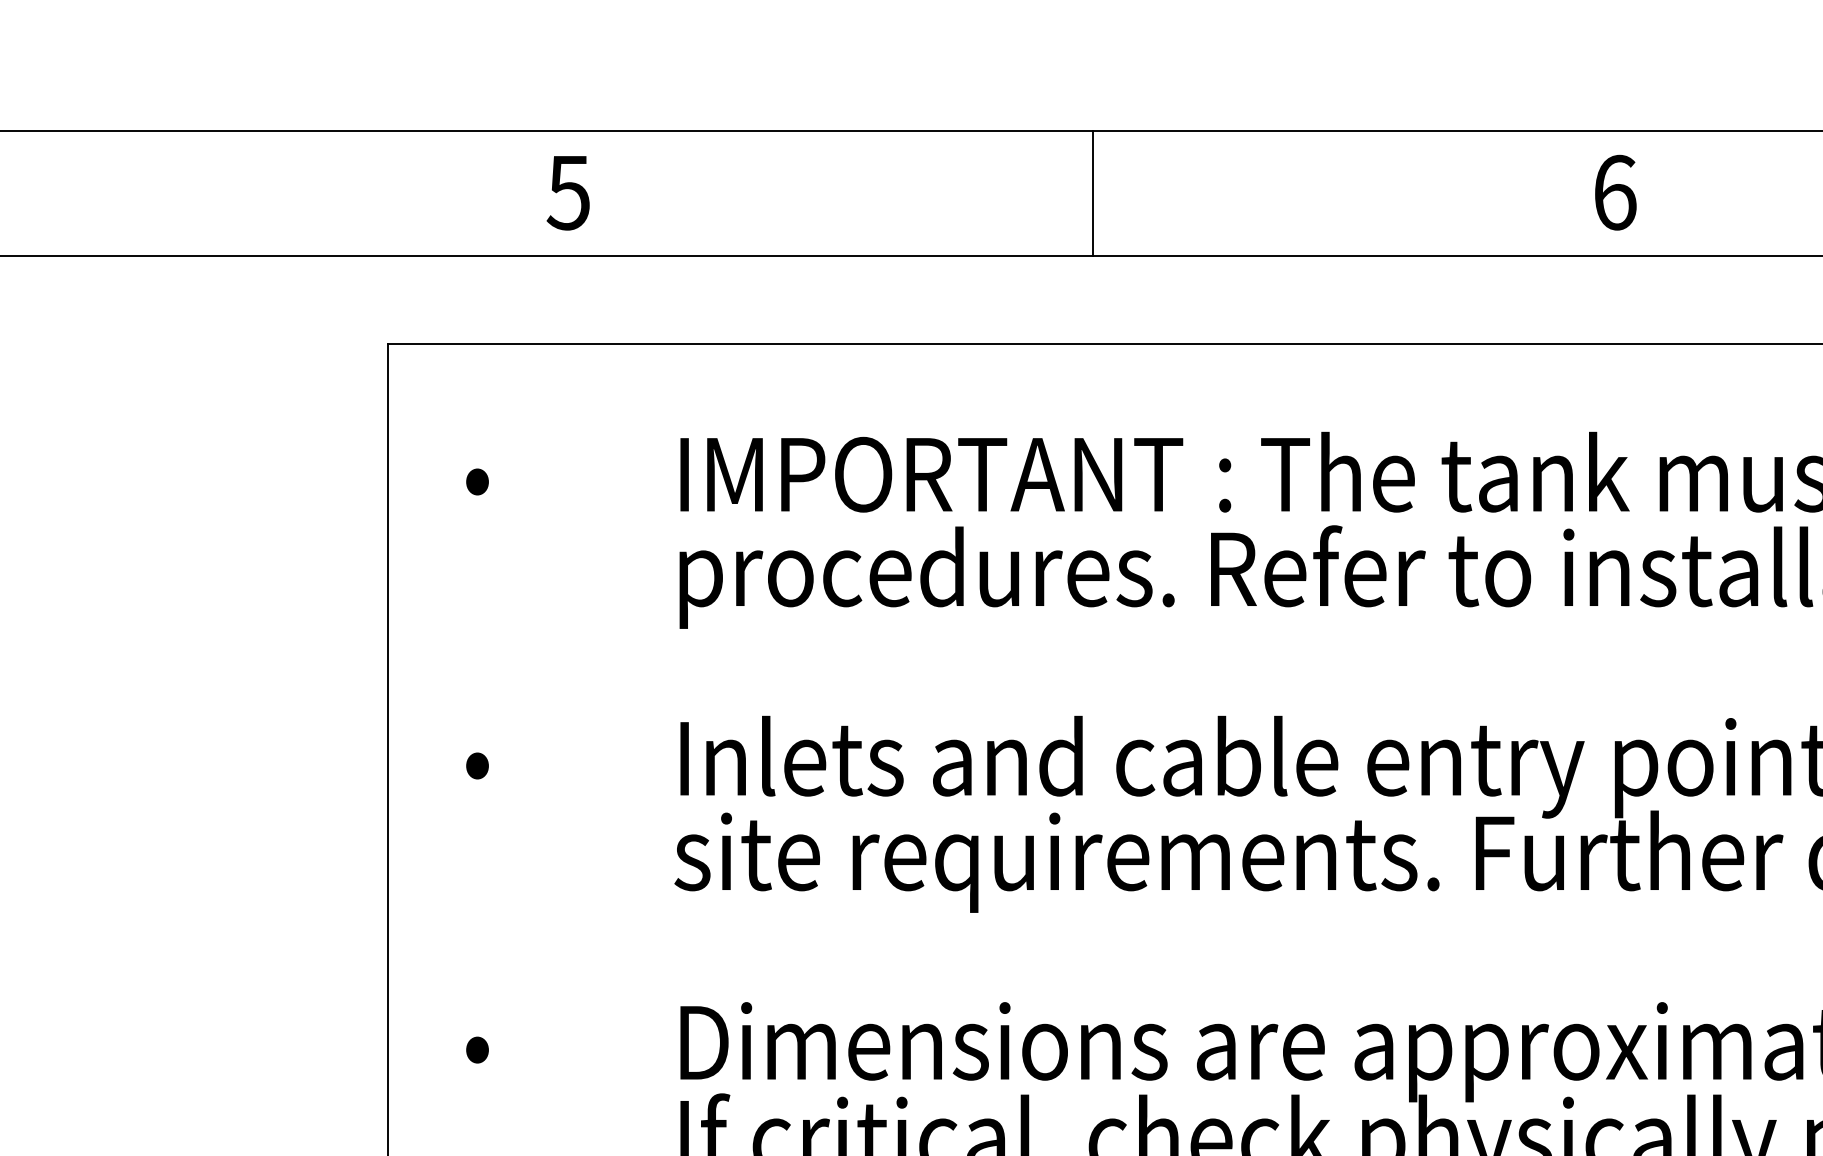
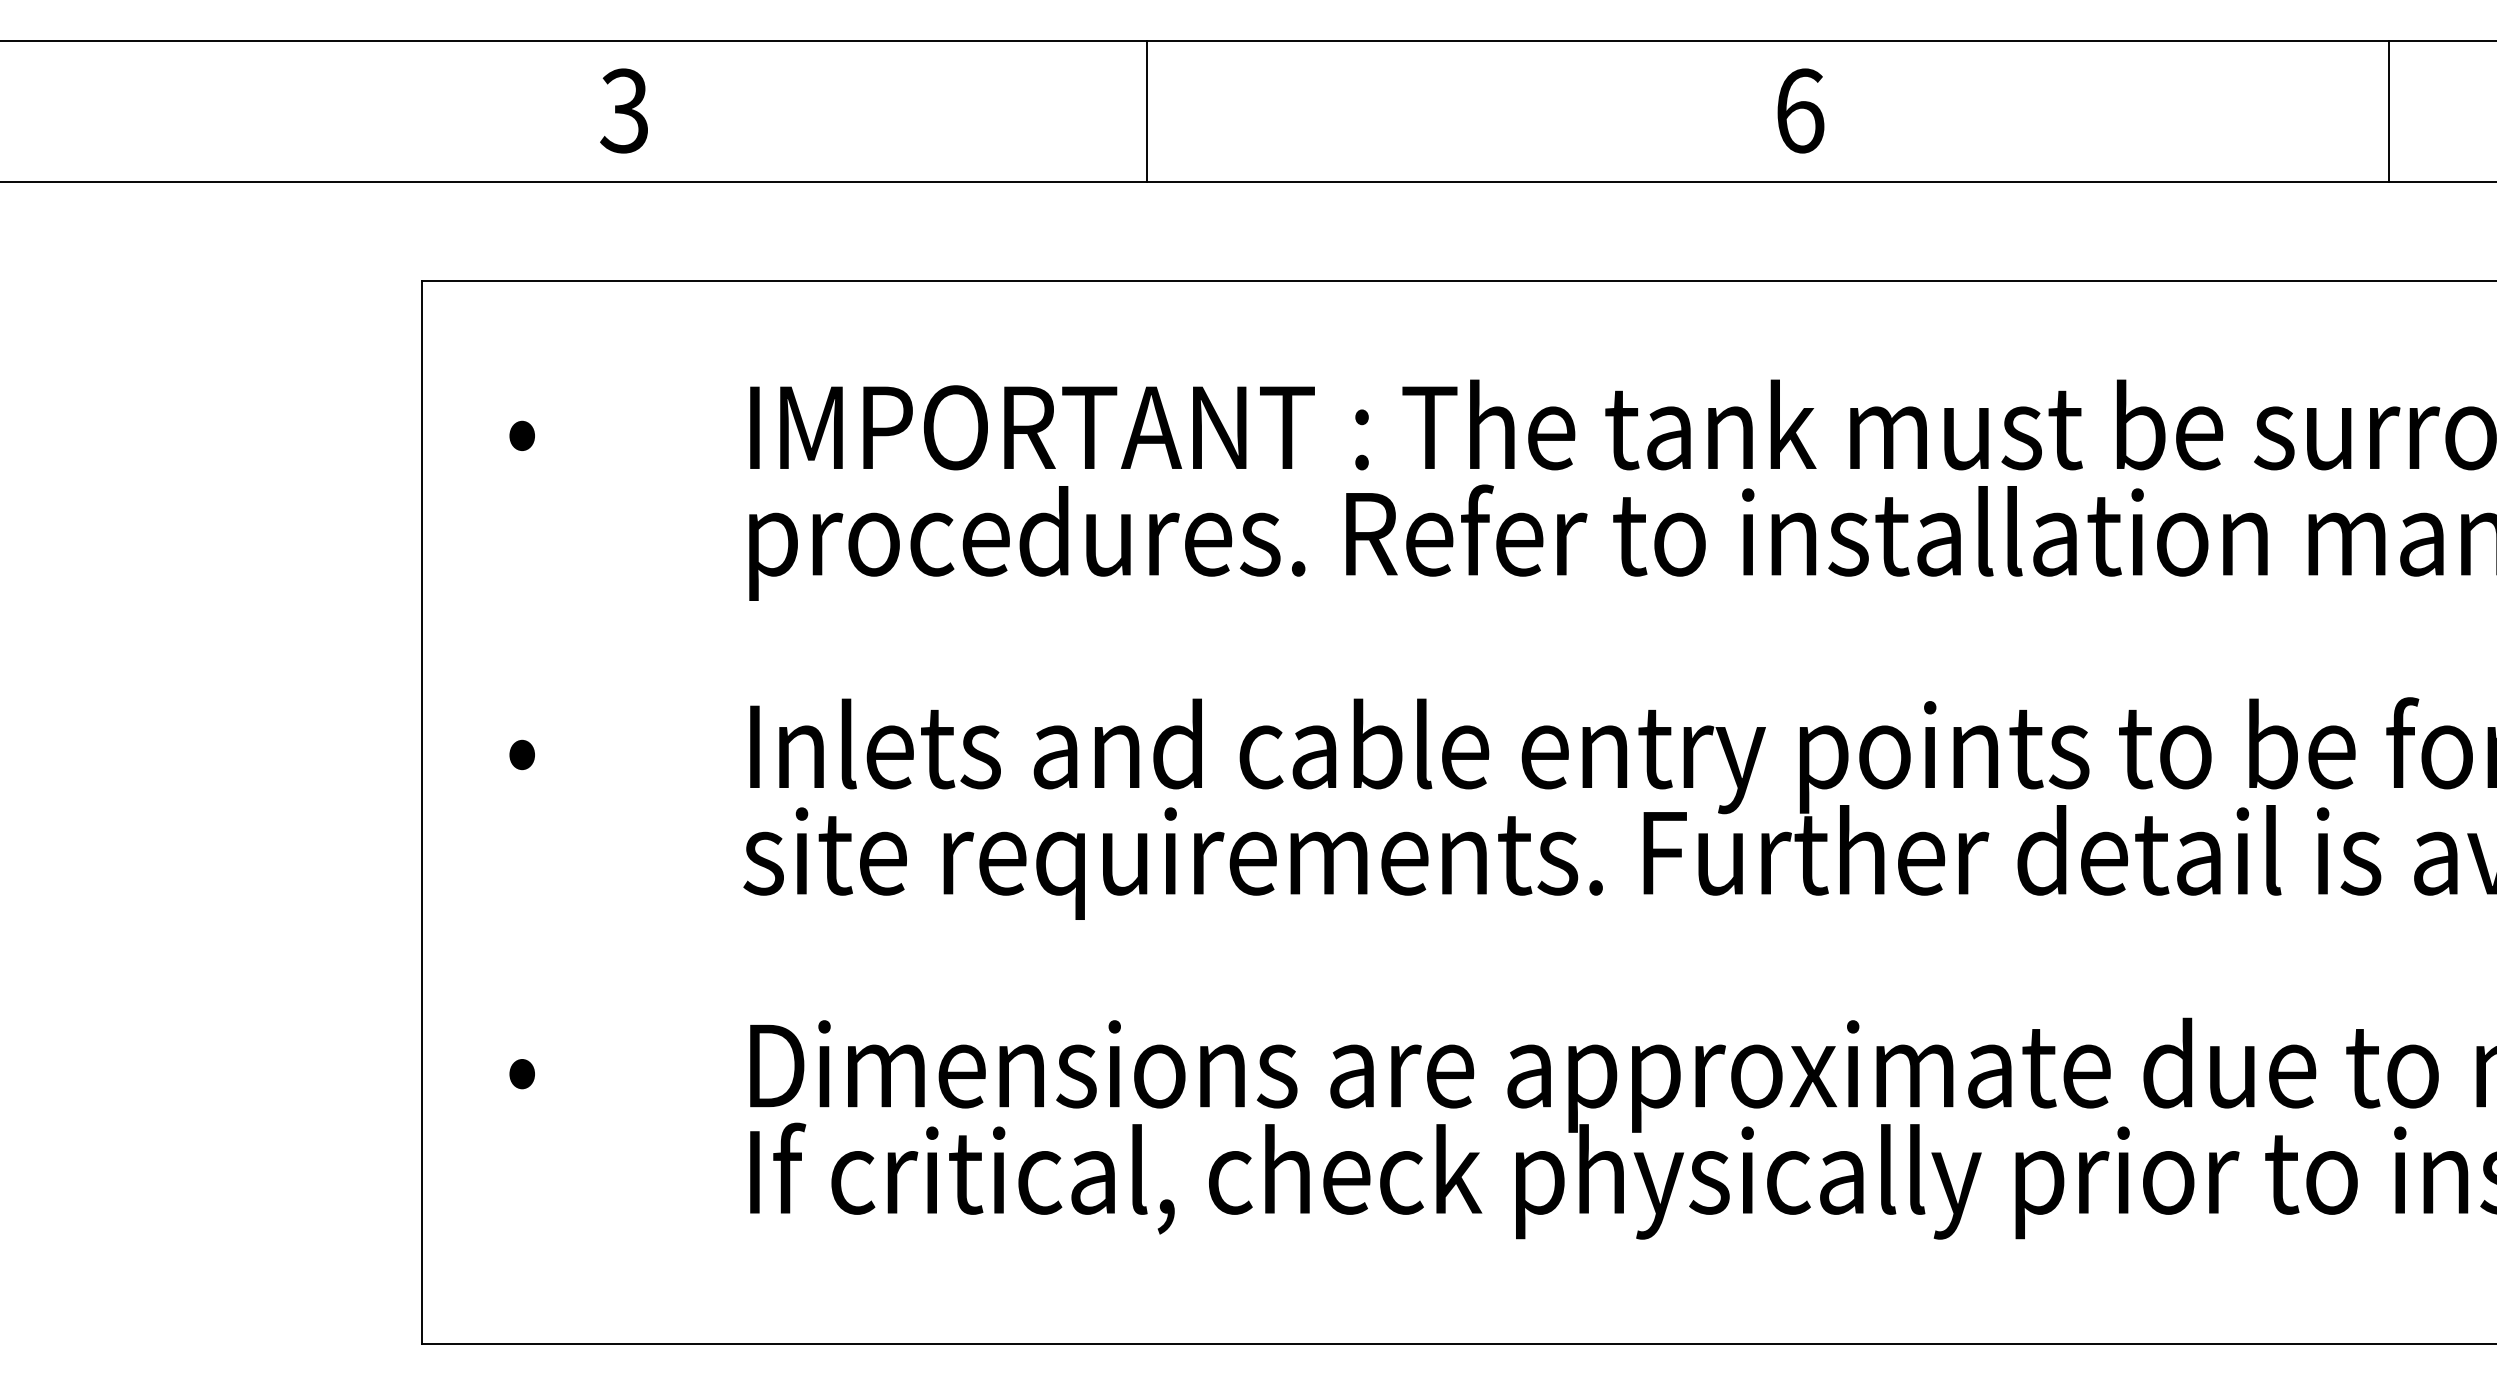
text: (567, 192) -> (623, 110), 5 -> 3
line: (1092, 193) -> (1146, 111), moved

